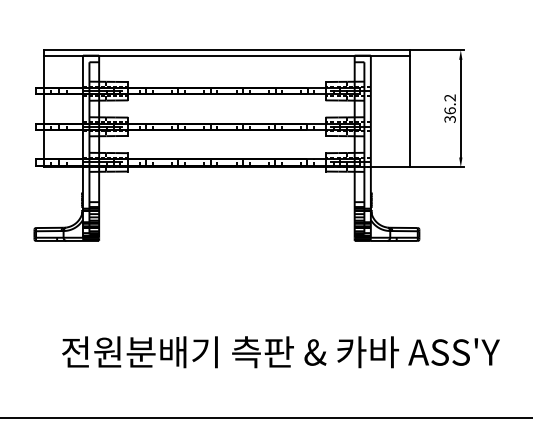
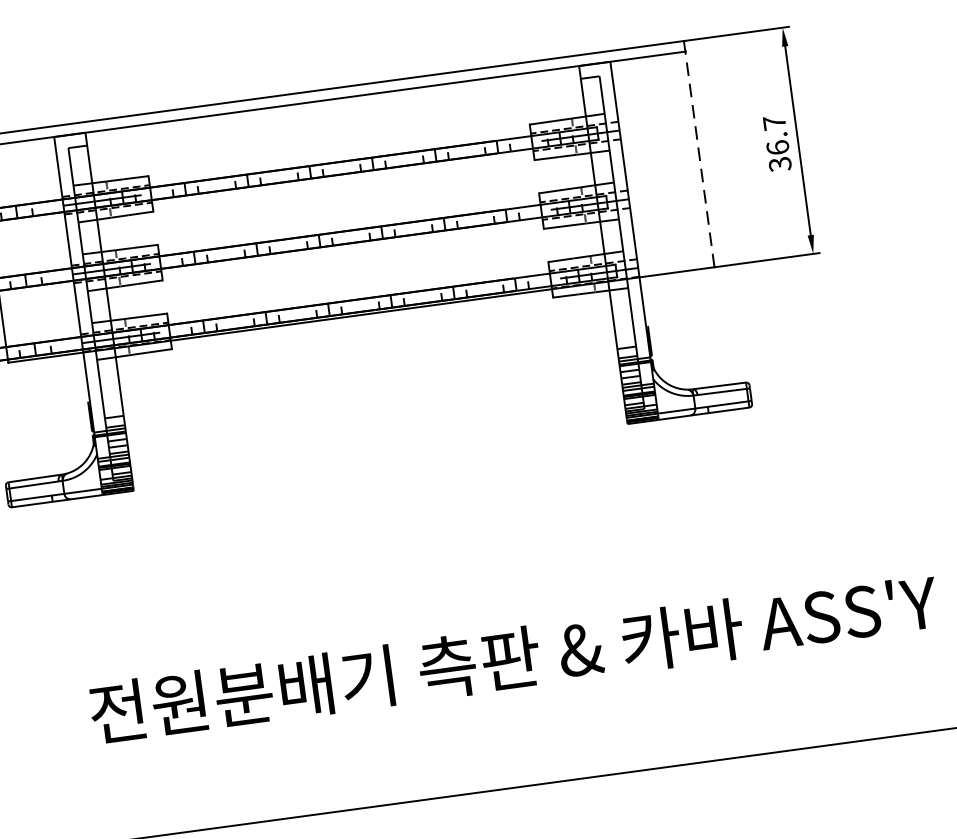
text: (449, 97) -> (773, 122), 36.2 -> 36.7
line: (409, 108) -> (698, 153), solid -> dashed

